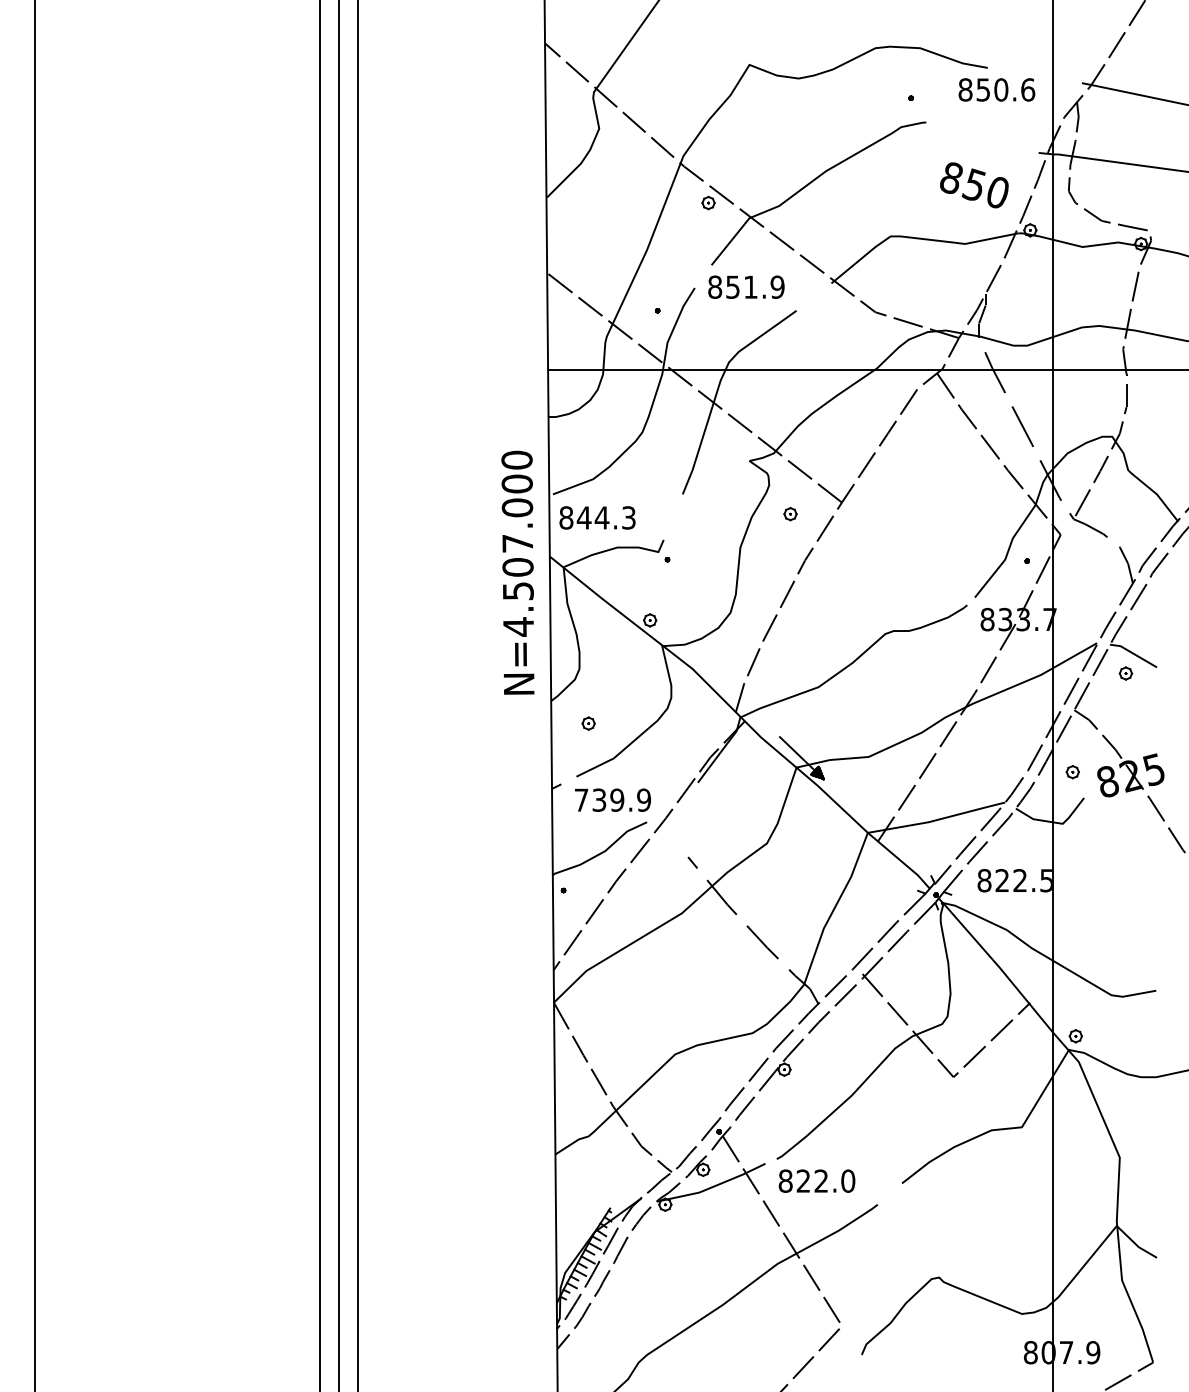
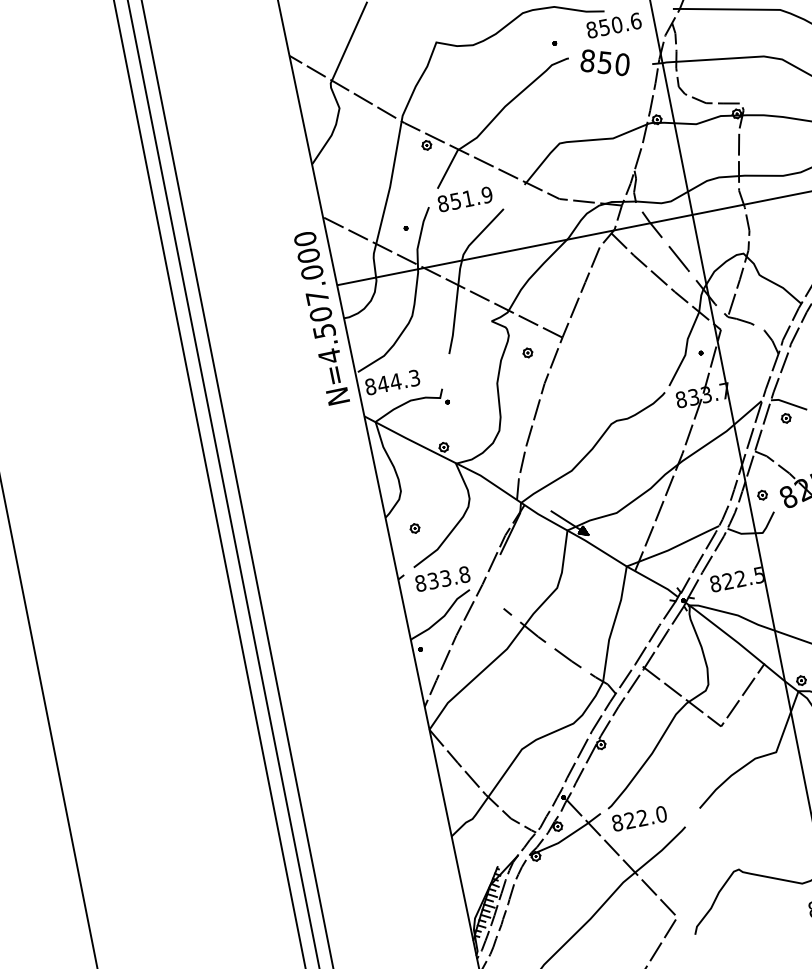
text: (974, 185) -> (605, 62), moved
text: (517, 572) -> (321, 318), moved
text: (612, 799) -> (442, 578), 739.9 -> 833.8

